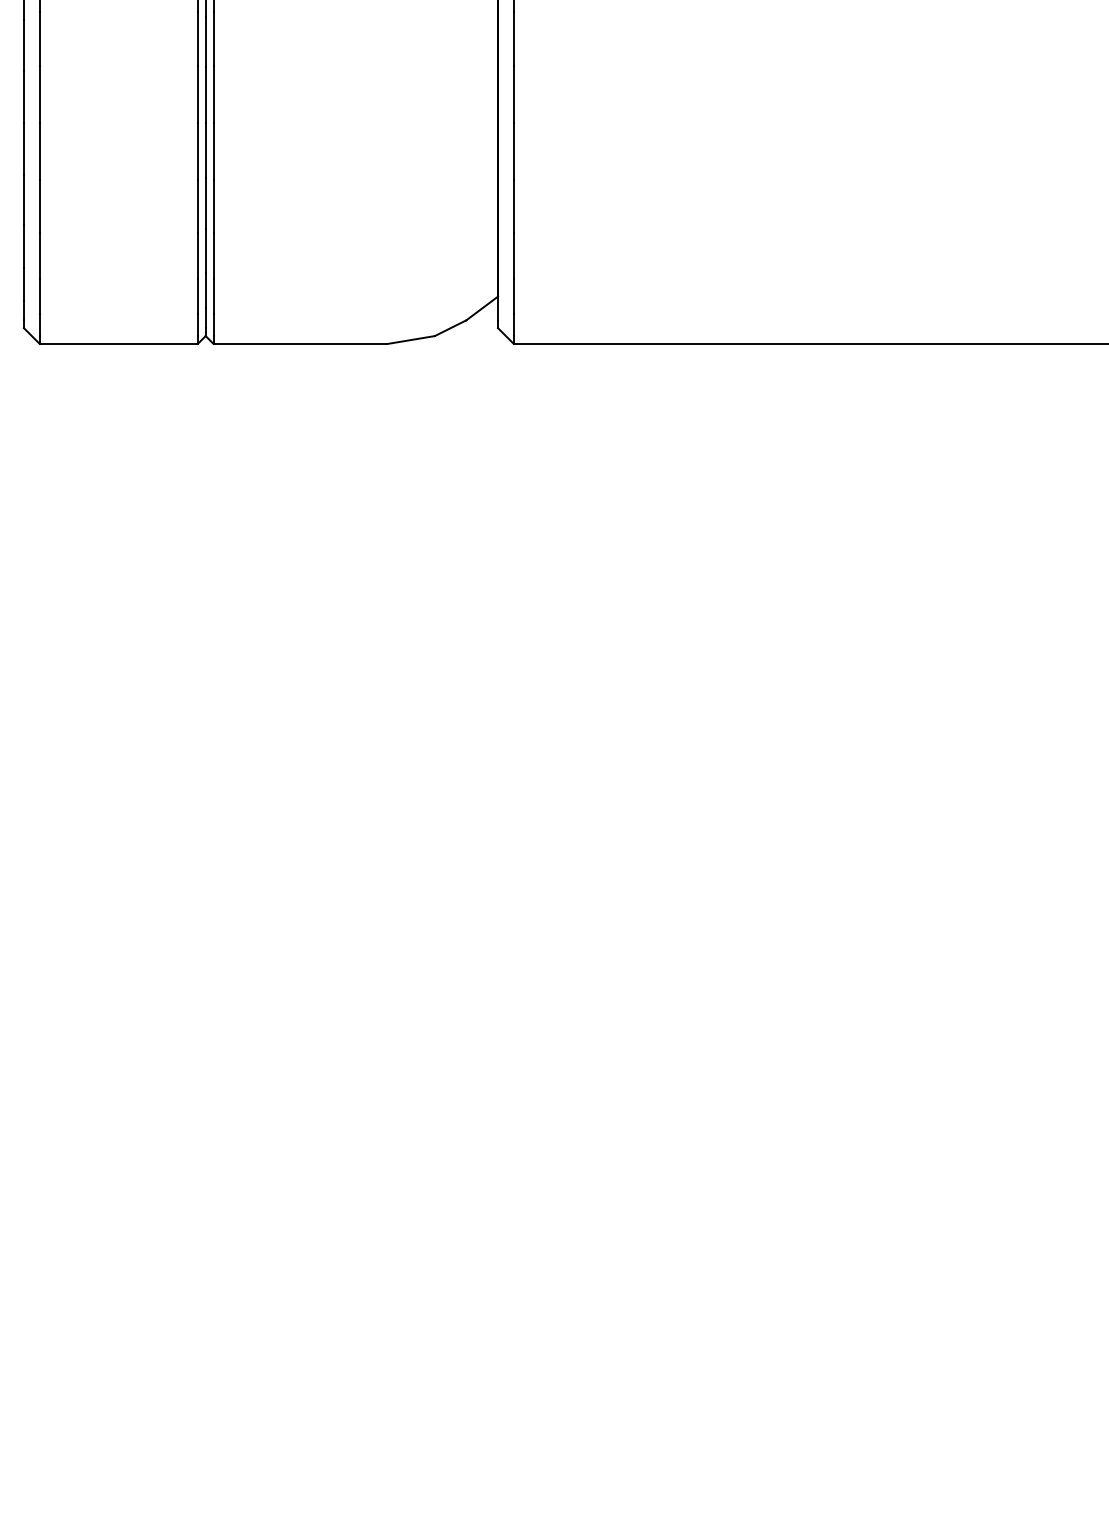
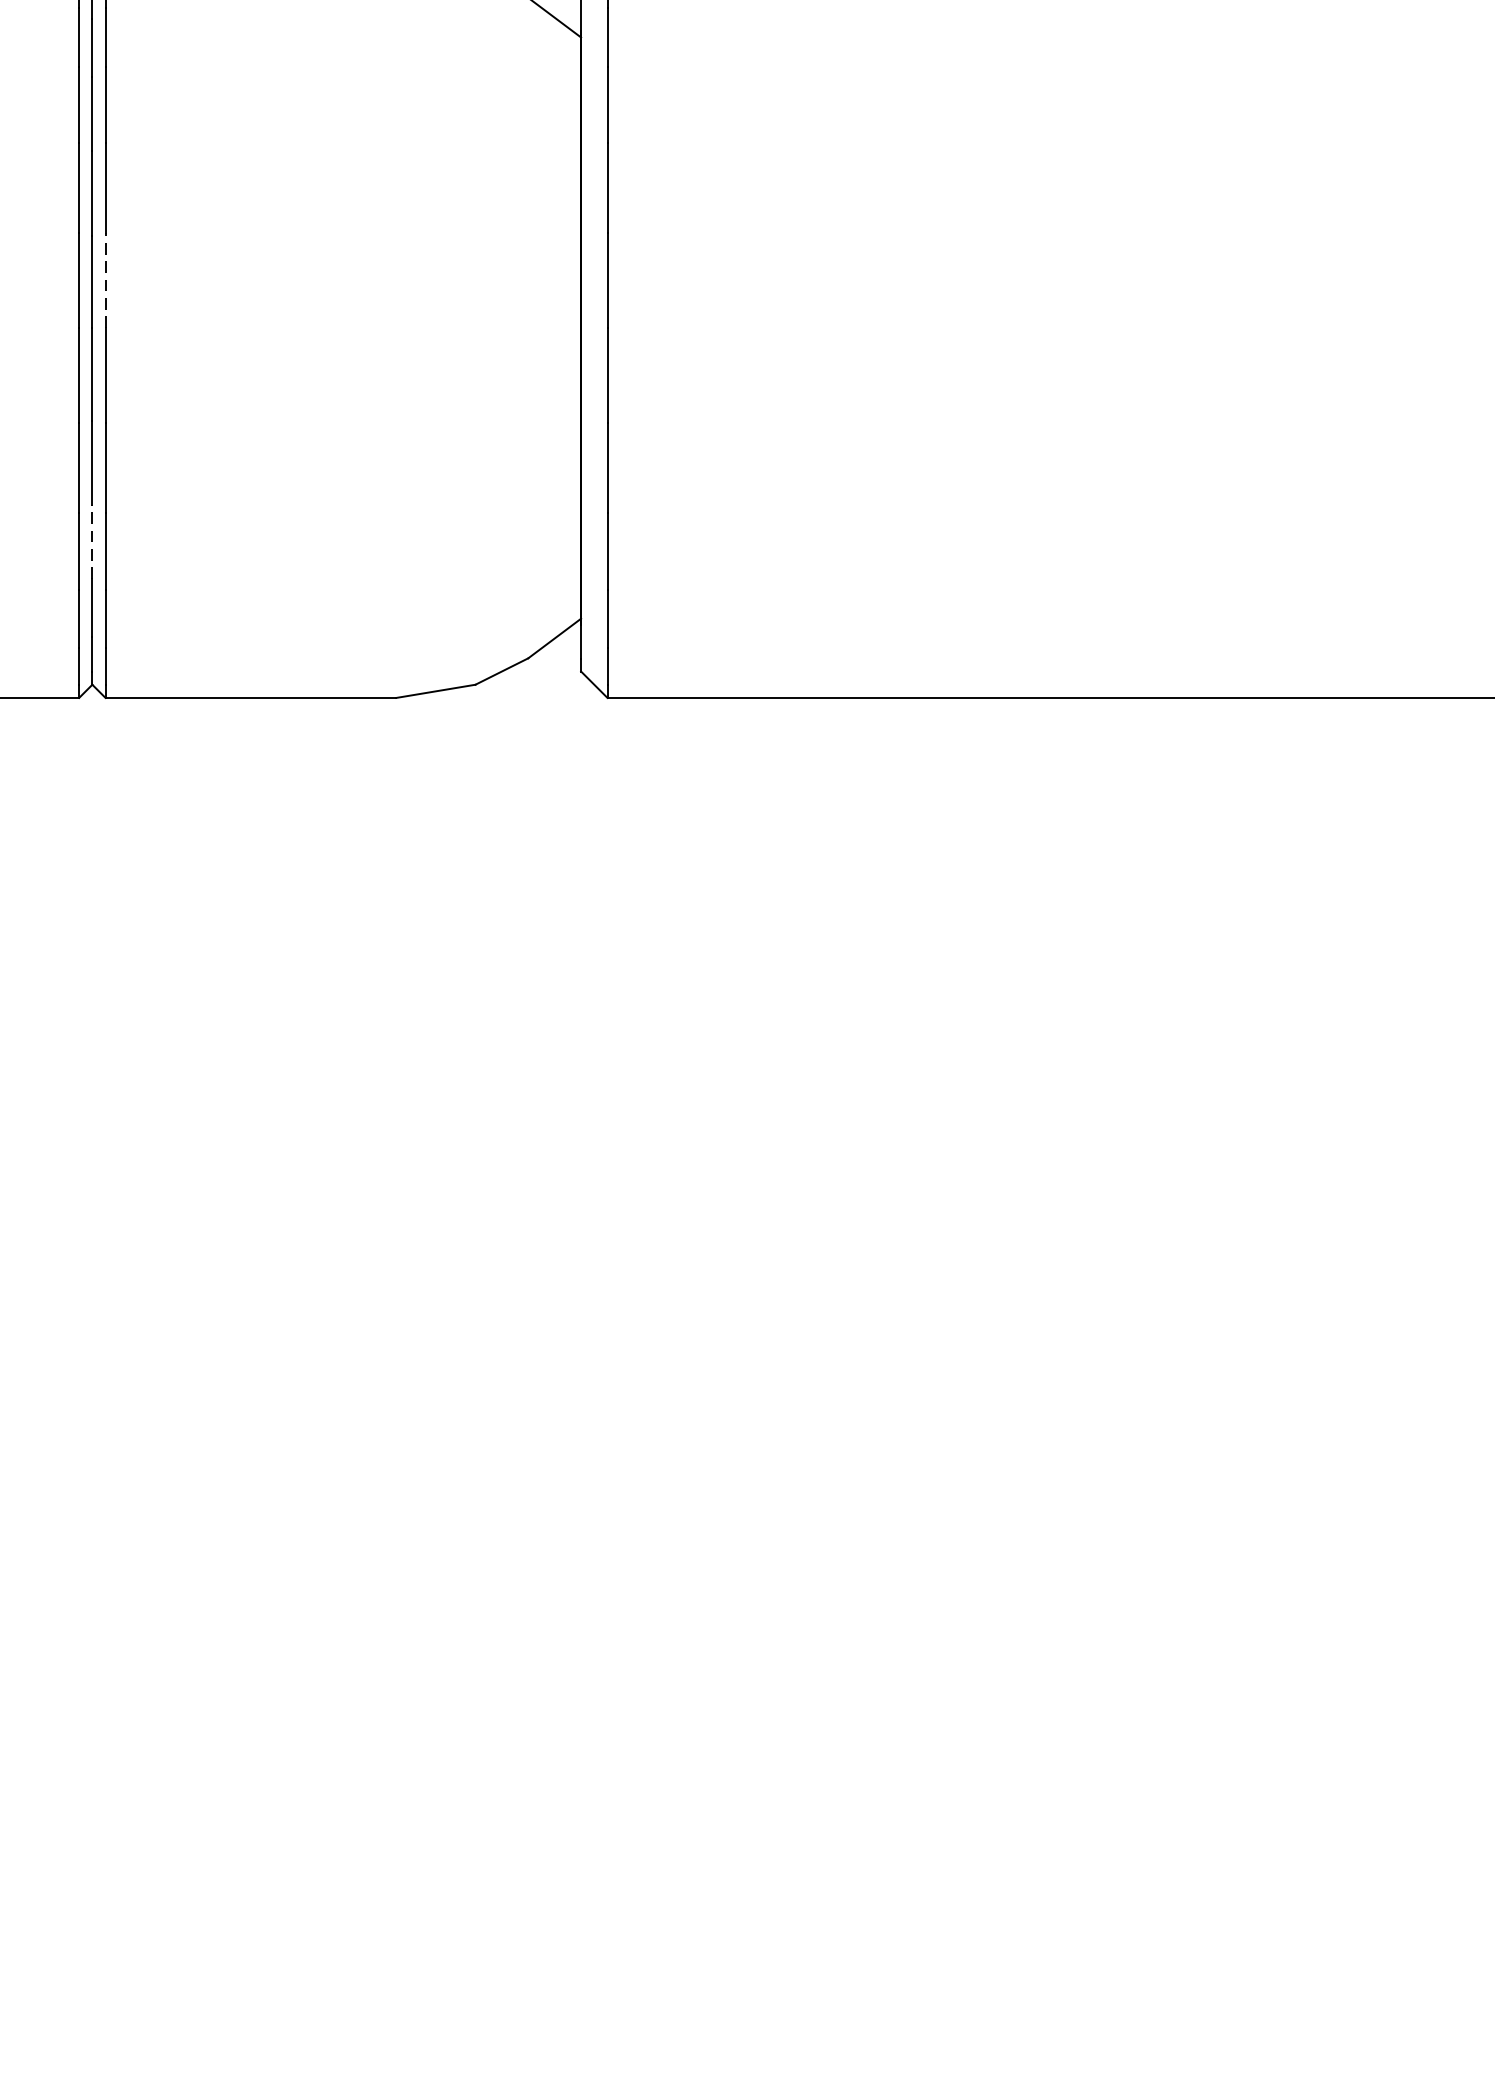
line: (213, 93) -> (105, 279), solid -> dashed
line: (205, 250) -> (92, 541), solid -> dashed

